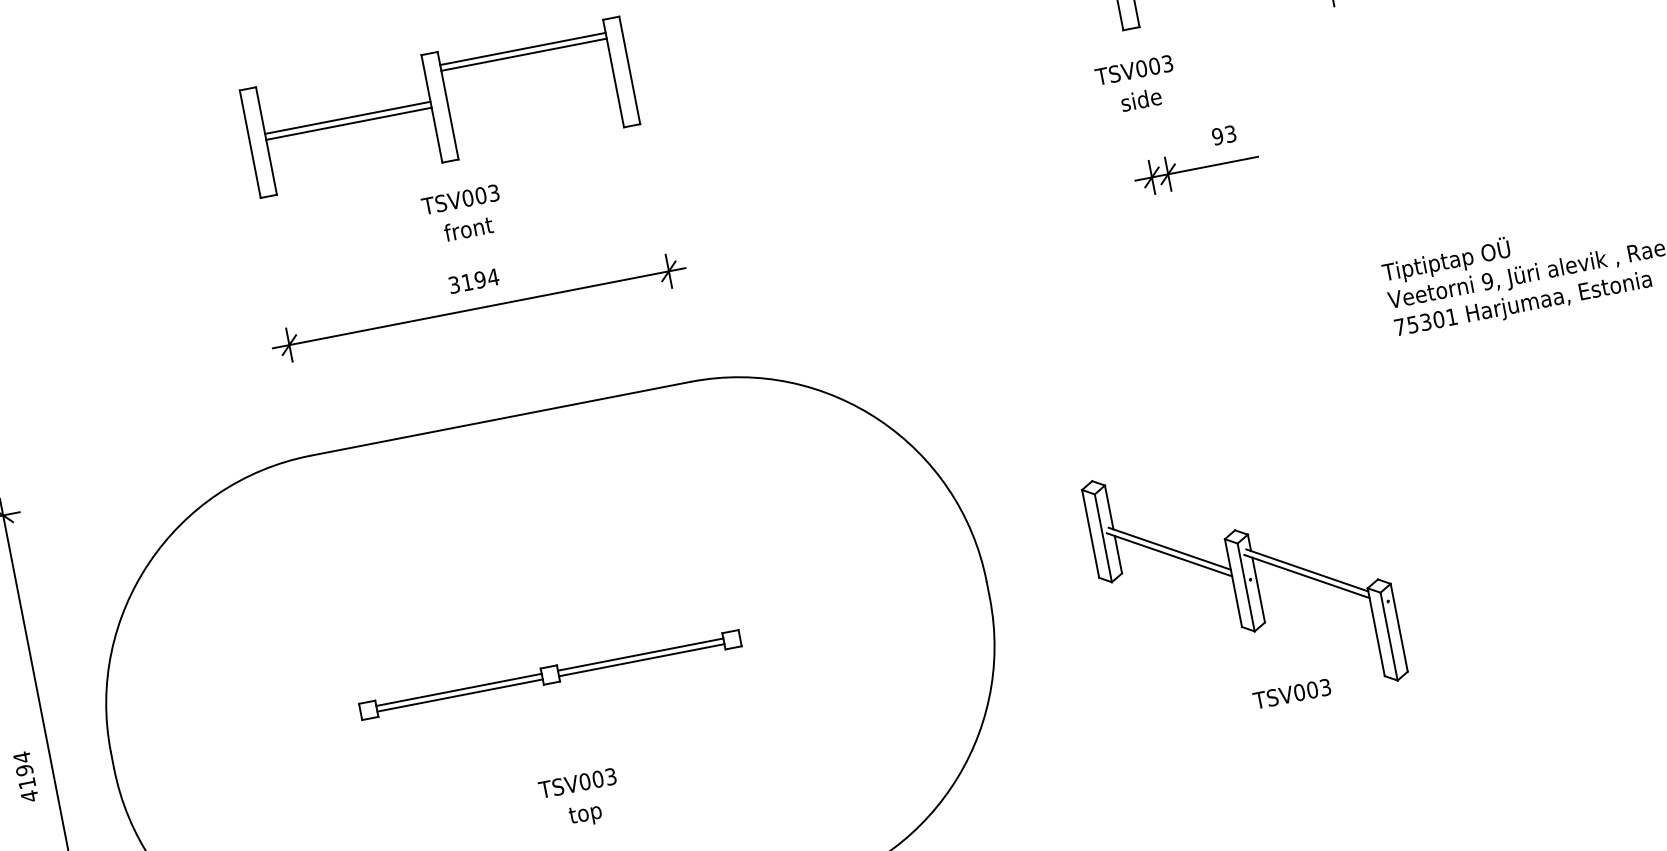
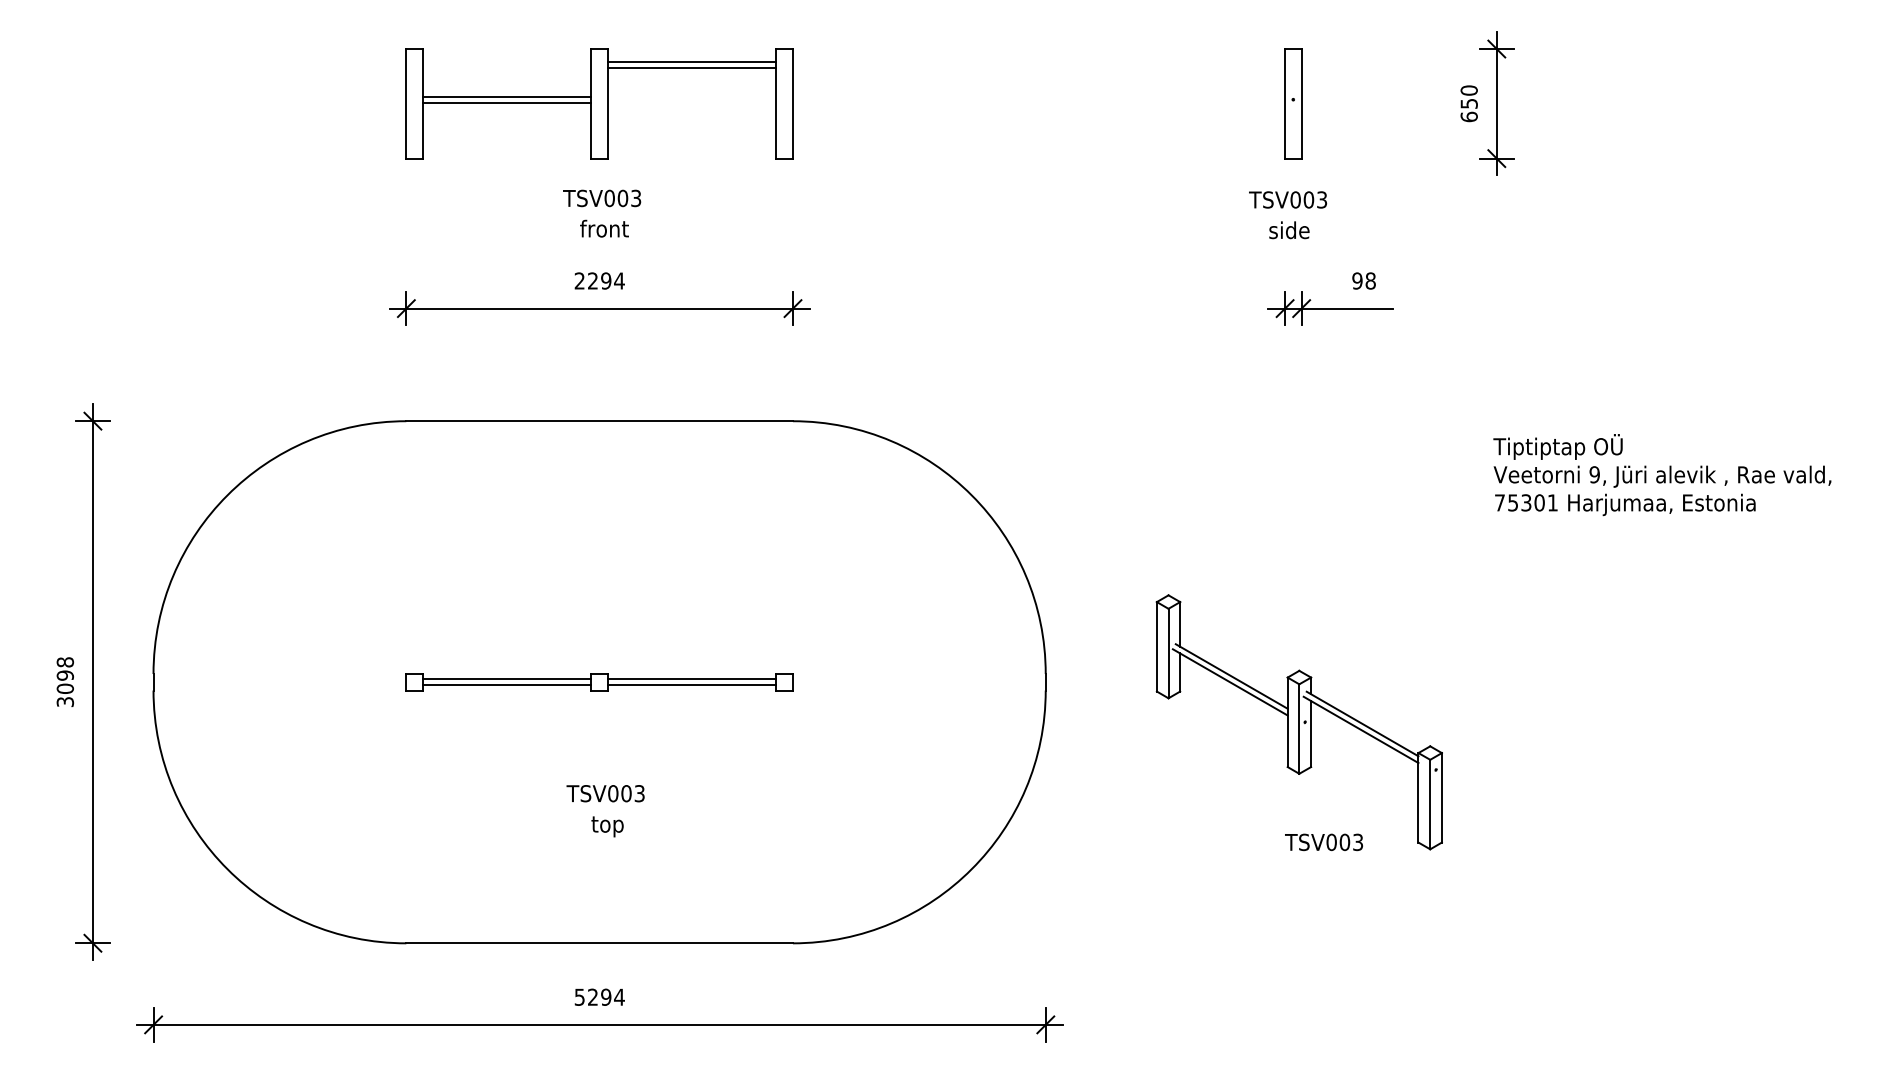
text: (1230, 133) -> (1370, 280), 93 -> 98
text: (459, 283) -> (585, 280), 3194 -> 2294
text: (26, 777) -> (65, 682), 4194 -> 3098

